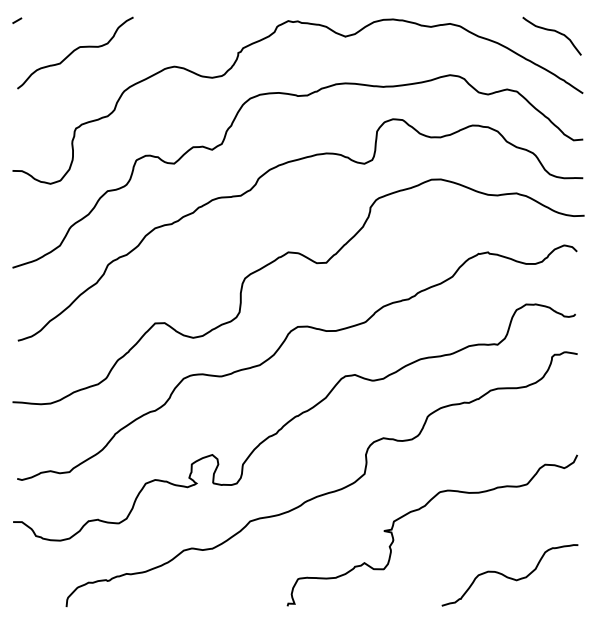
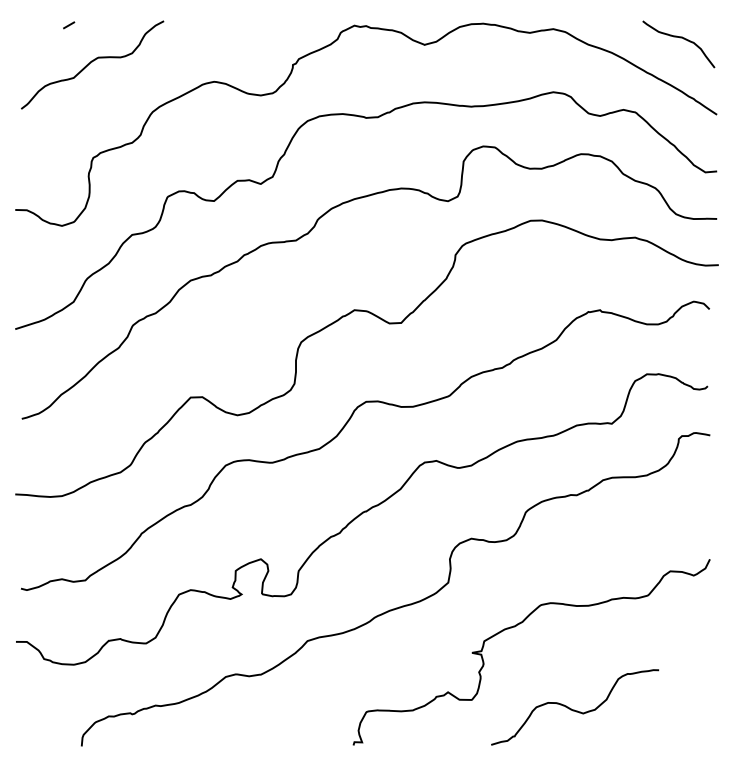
line: (17, 20) -> (69, 25), moved
curve: (509, 577) -> (574, 709), moved

